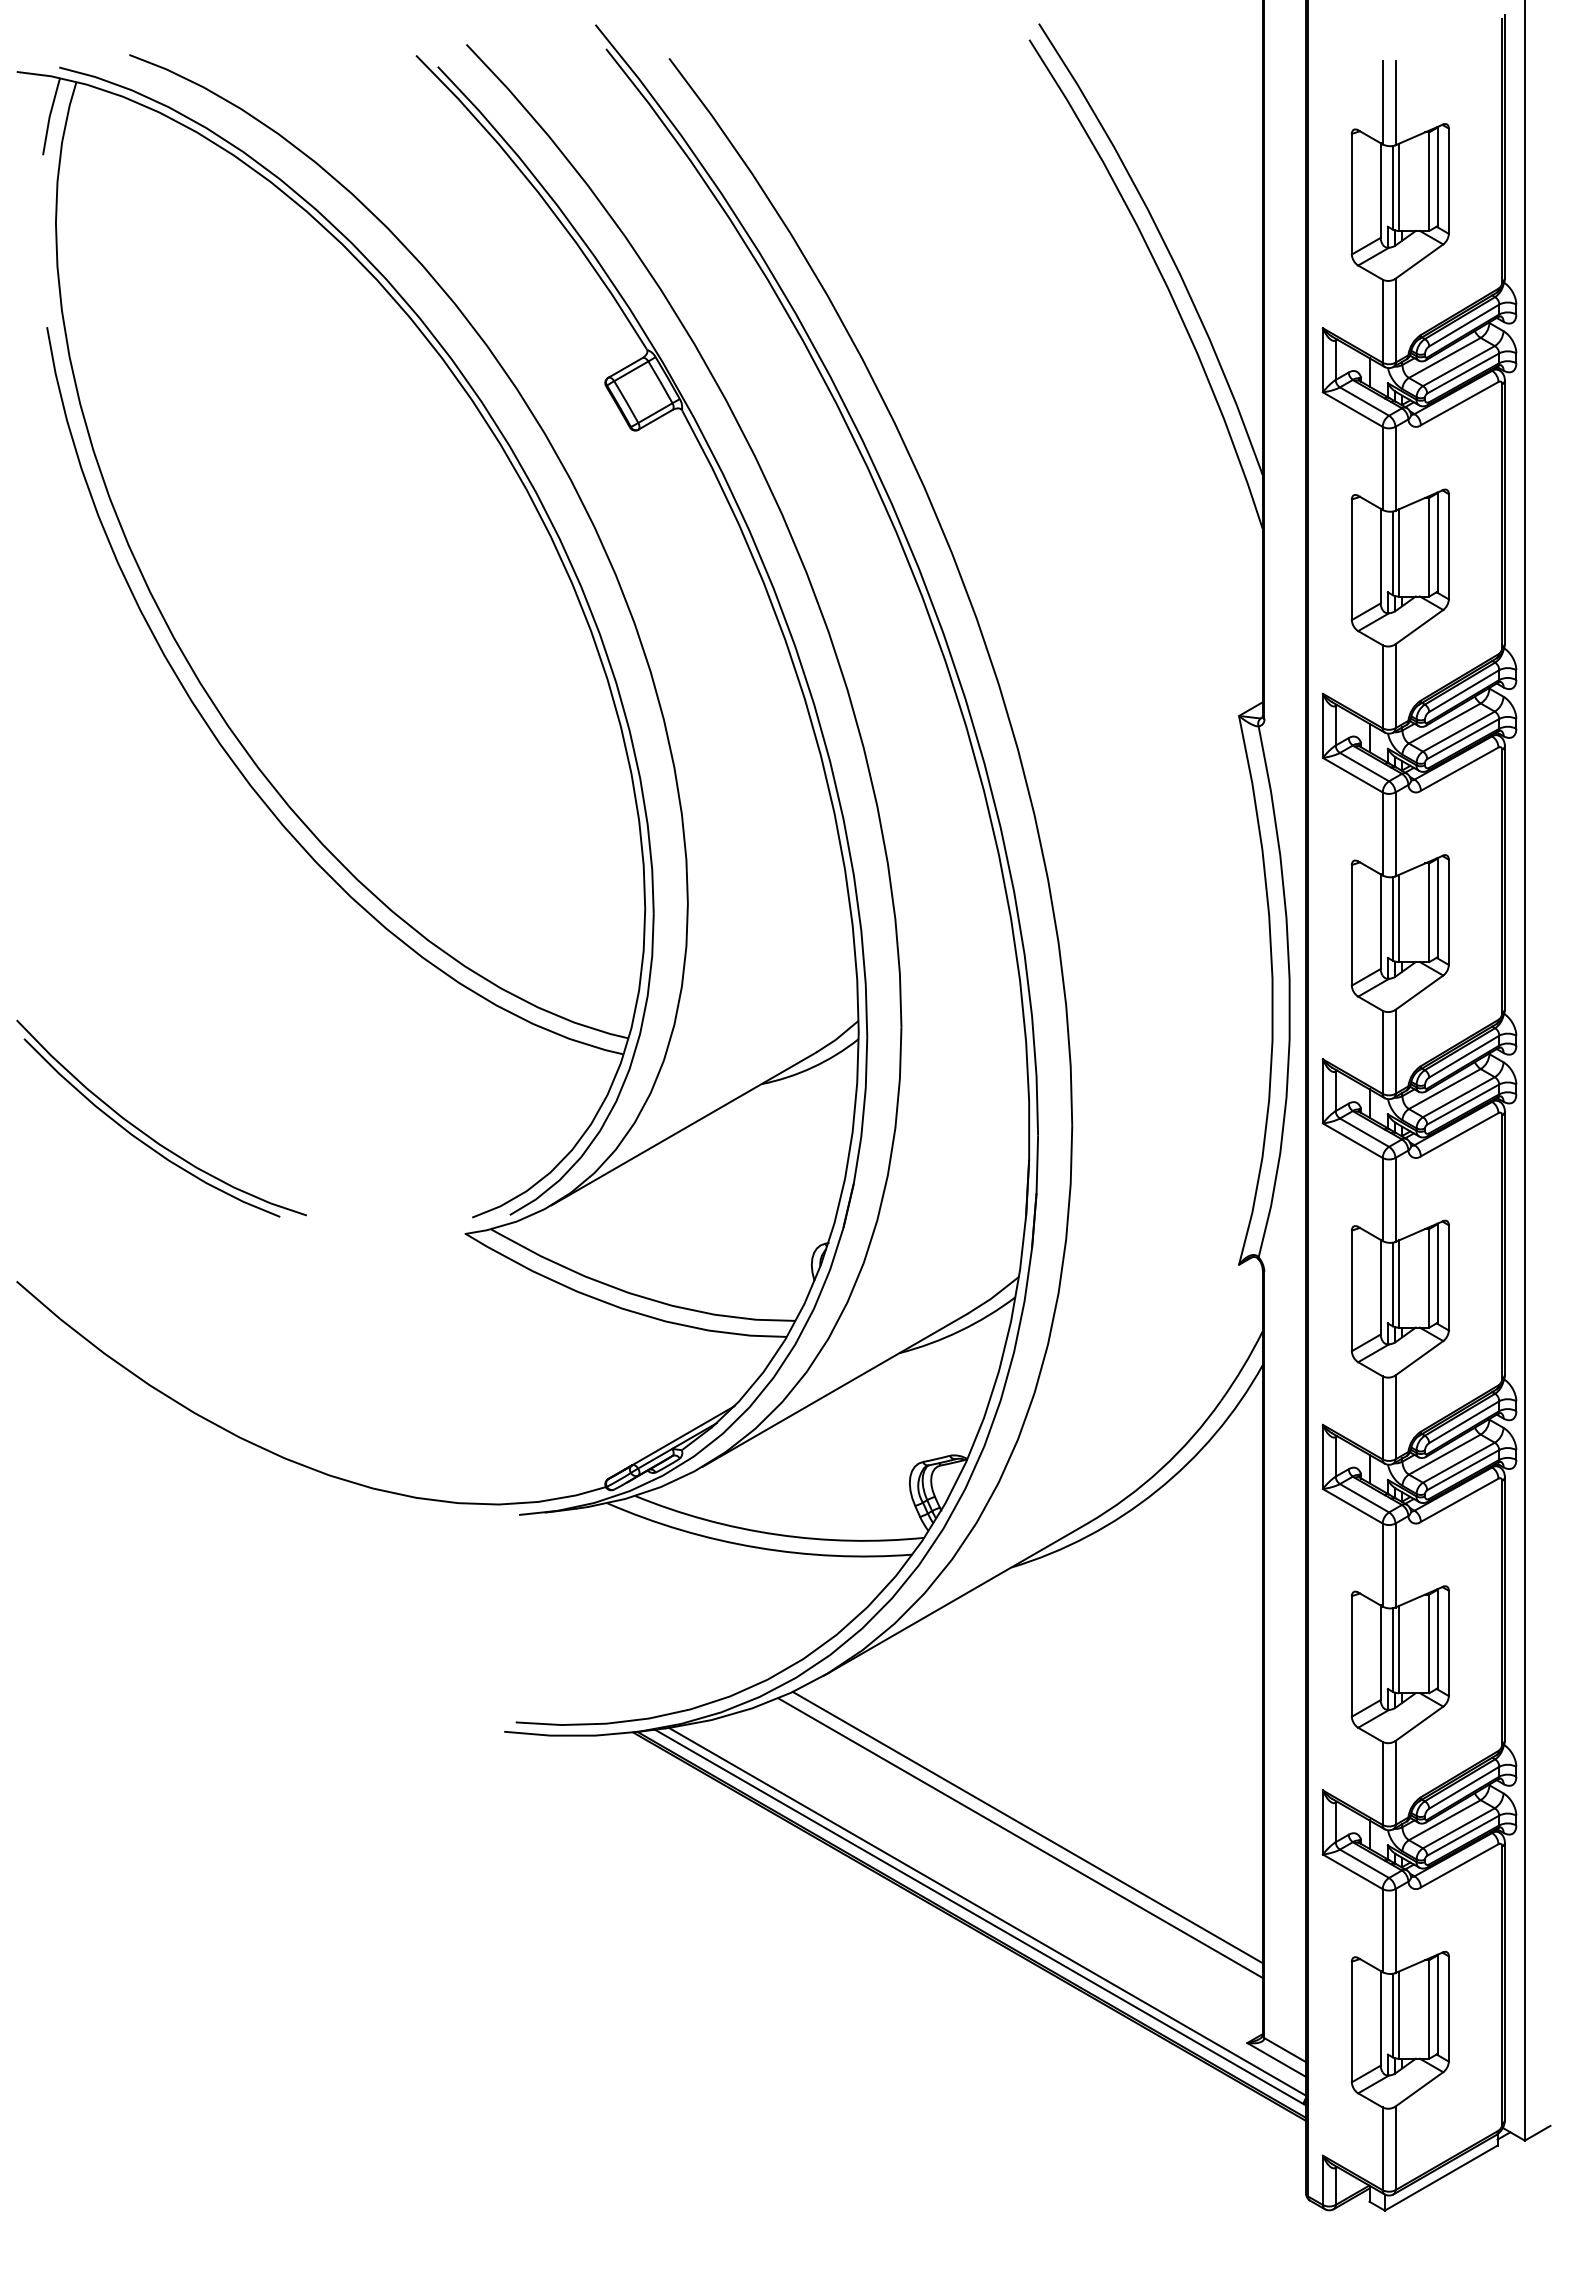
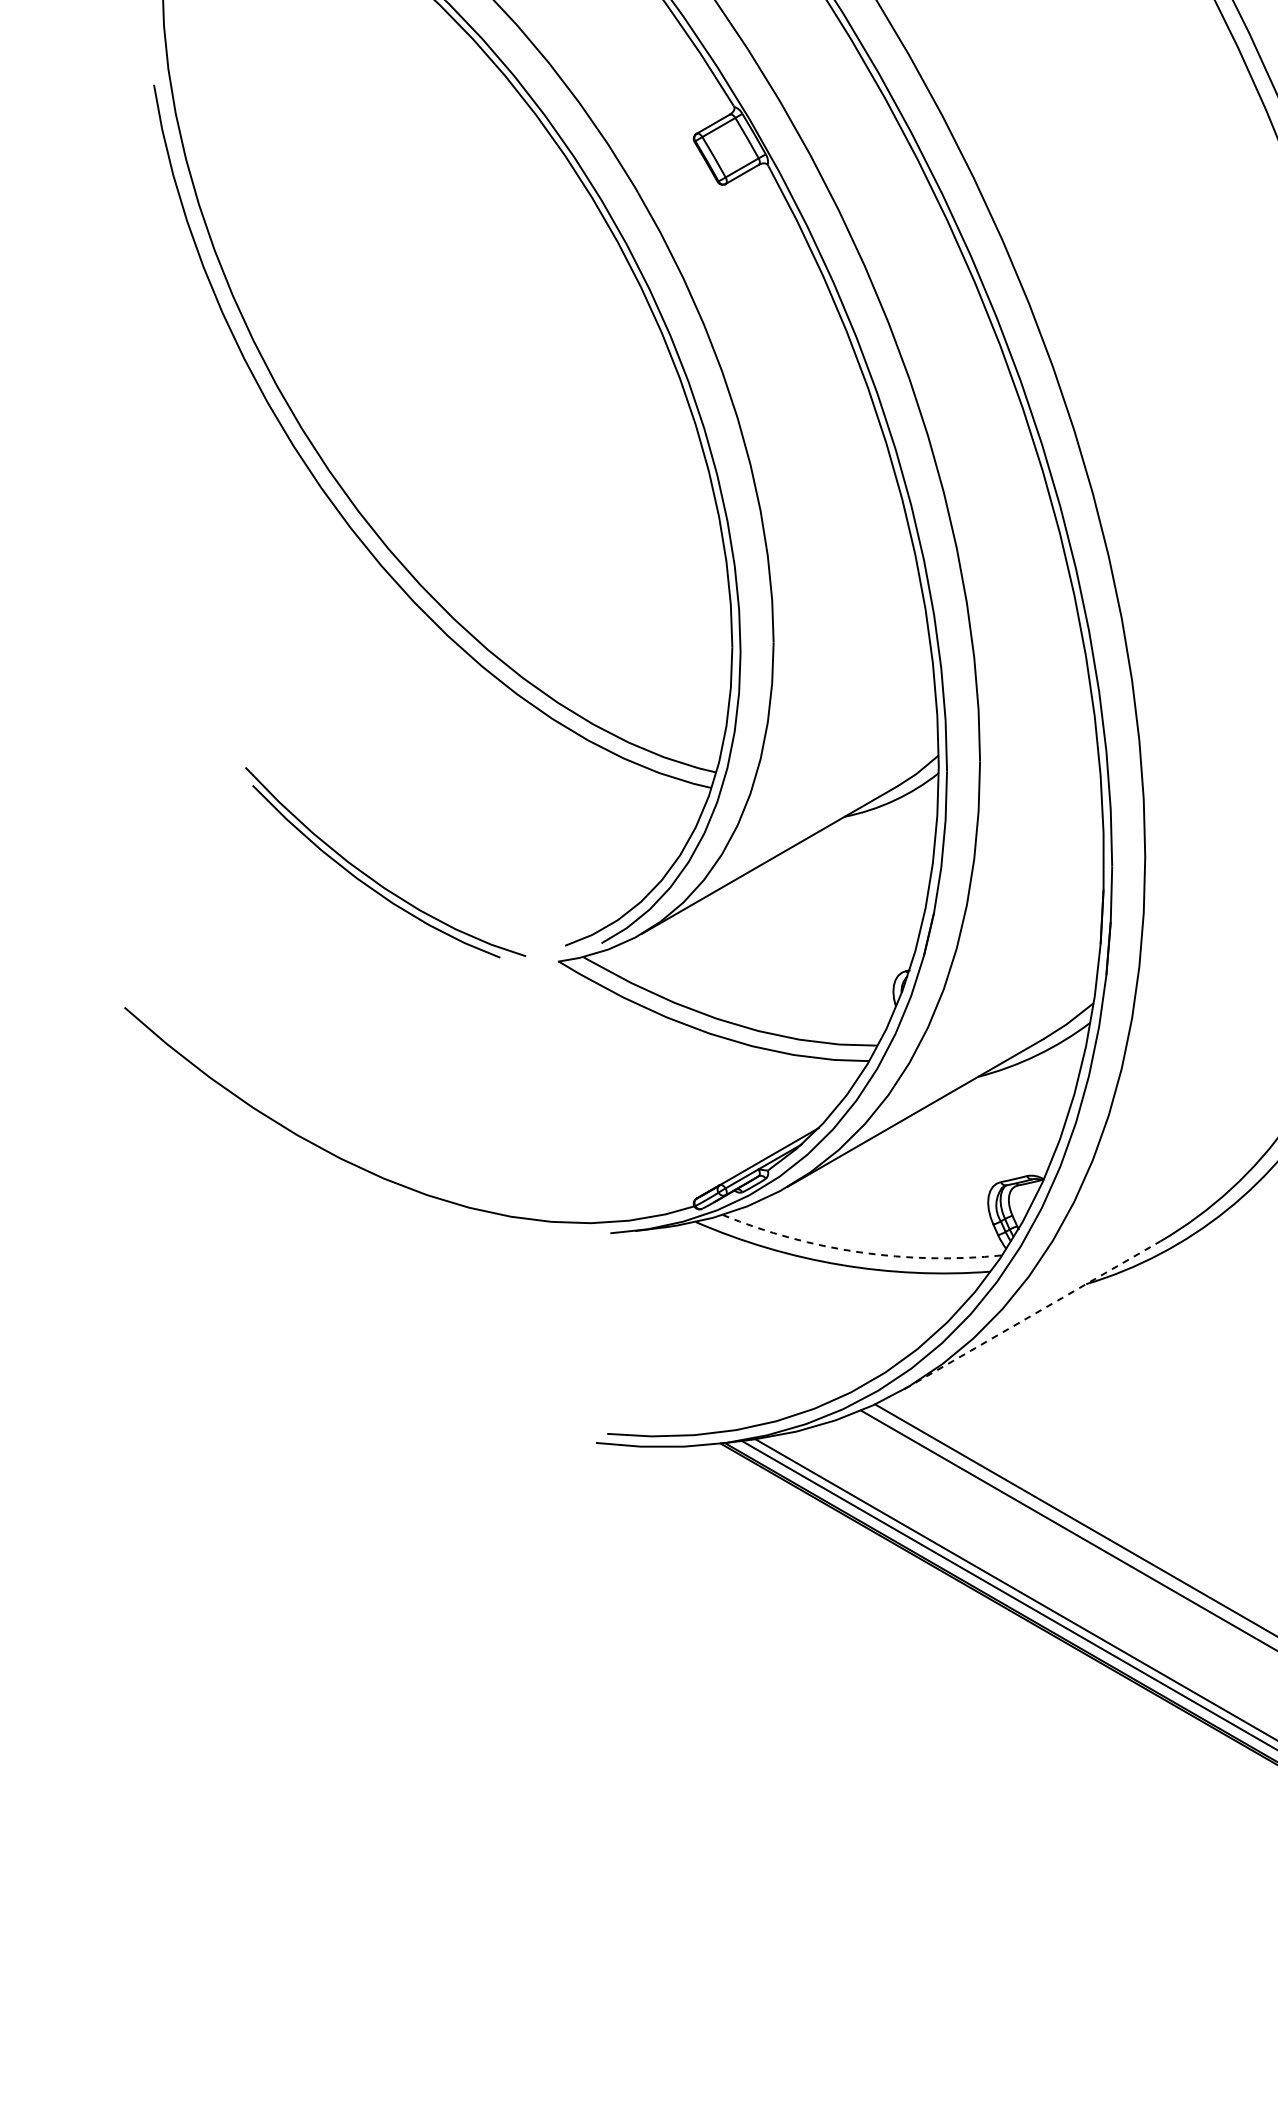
part: (150, 1136) -> (374, 879), moved
arc: (777, 1534) -> (860, 1252), solid -> dashed
line: (955, 1599) -> (1032, 1315), solid -> dashed

